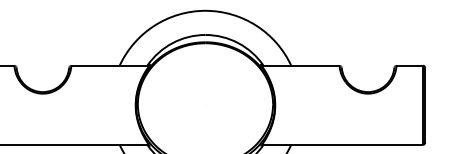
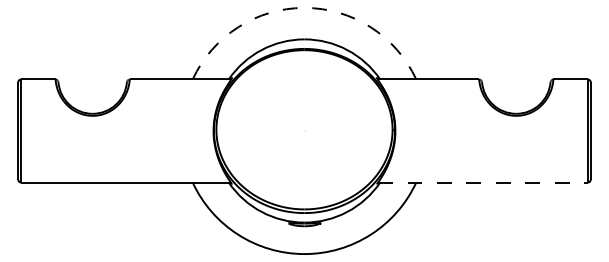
arc: (205, 10) -> (304, 7), solid -> dashed
line: (342, 144) -> (483, 182), solid -> dashed

